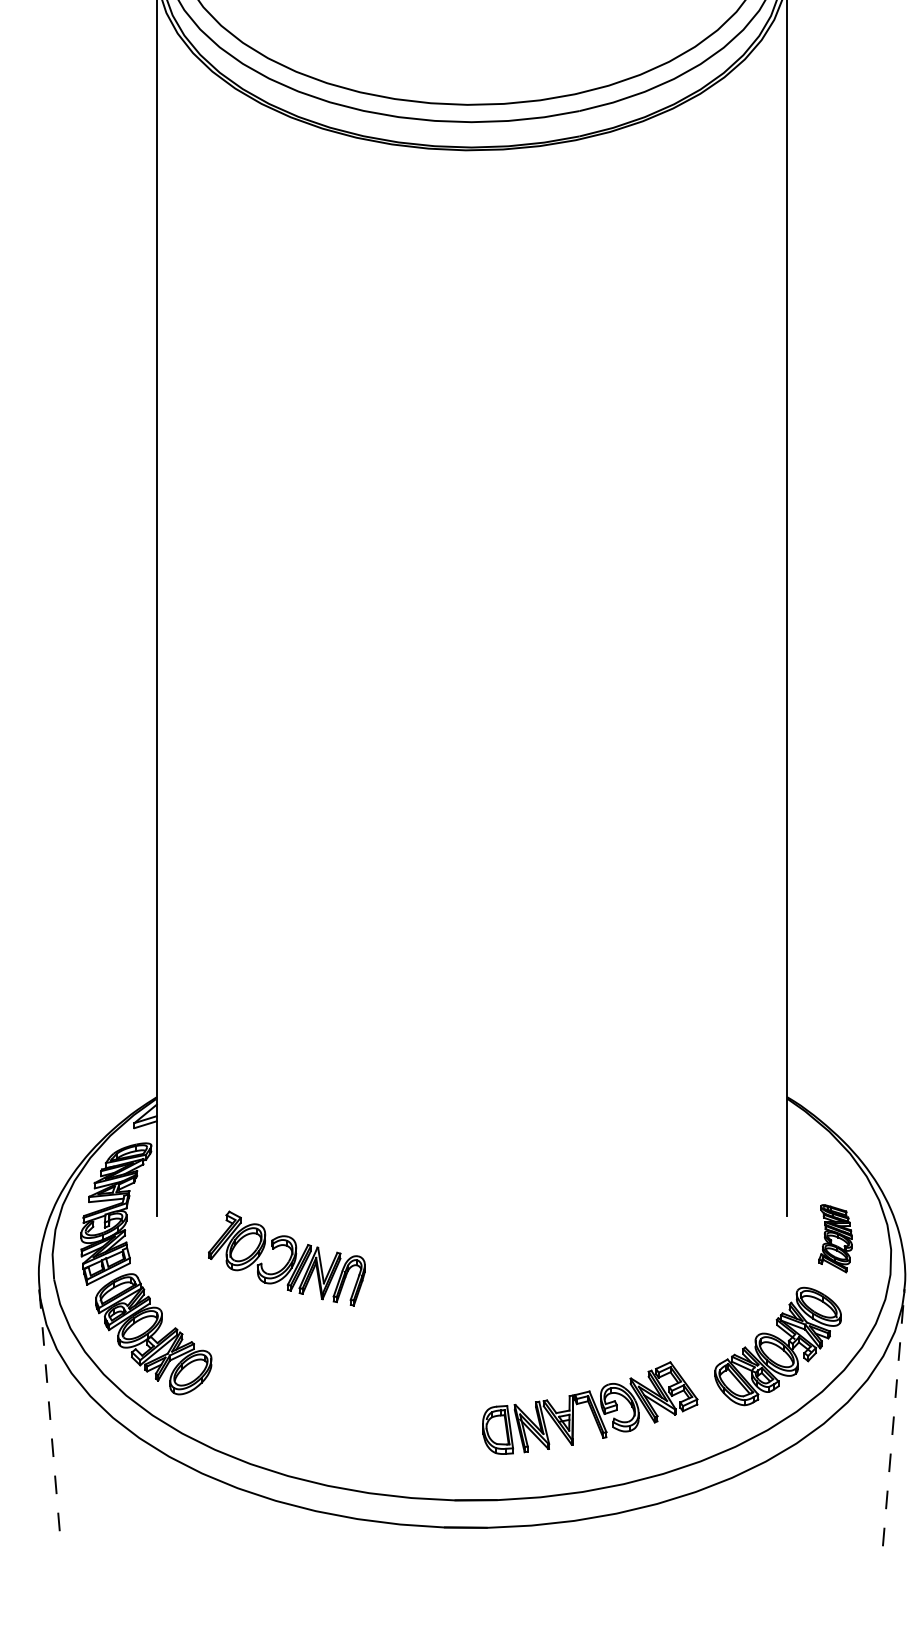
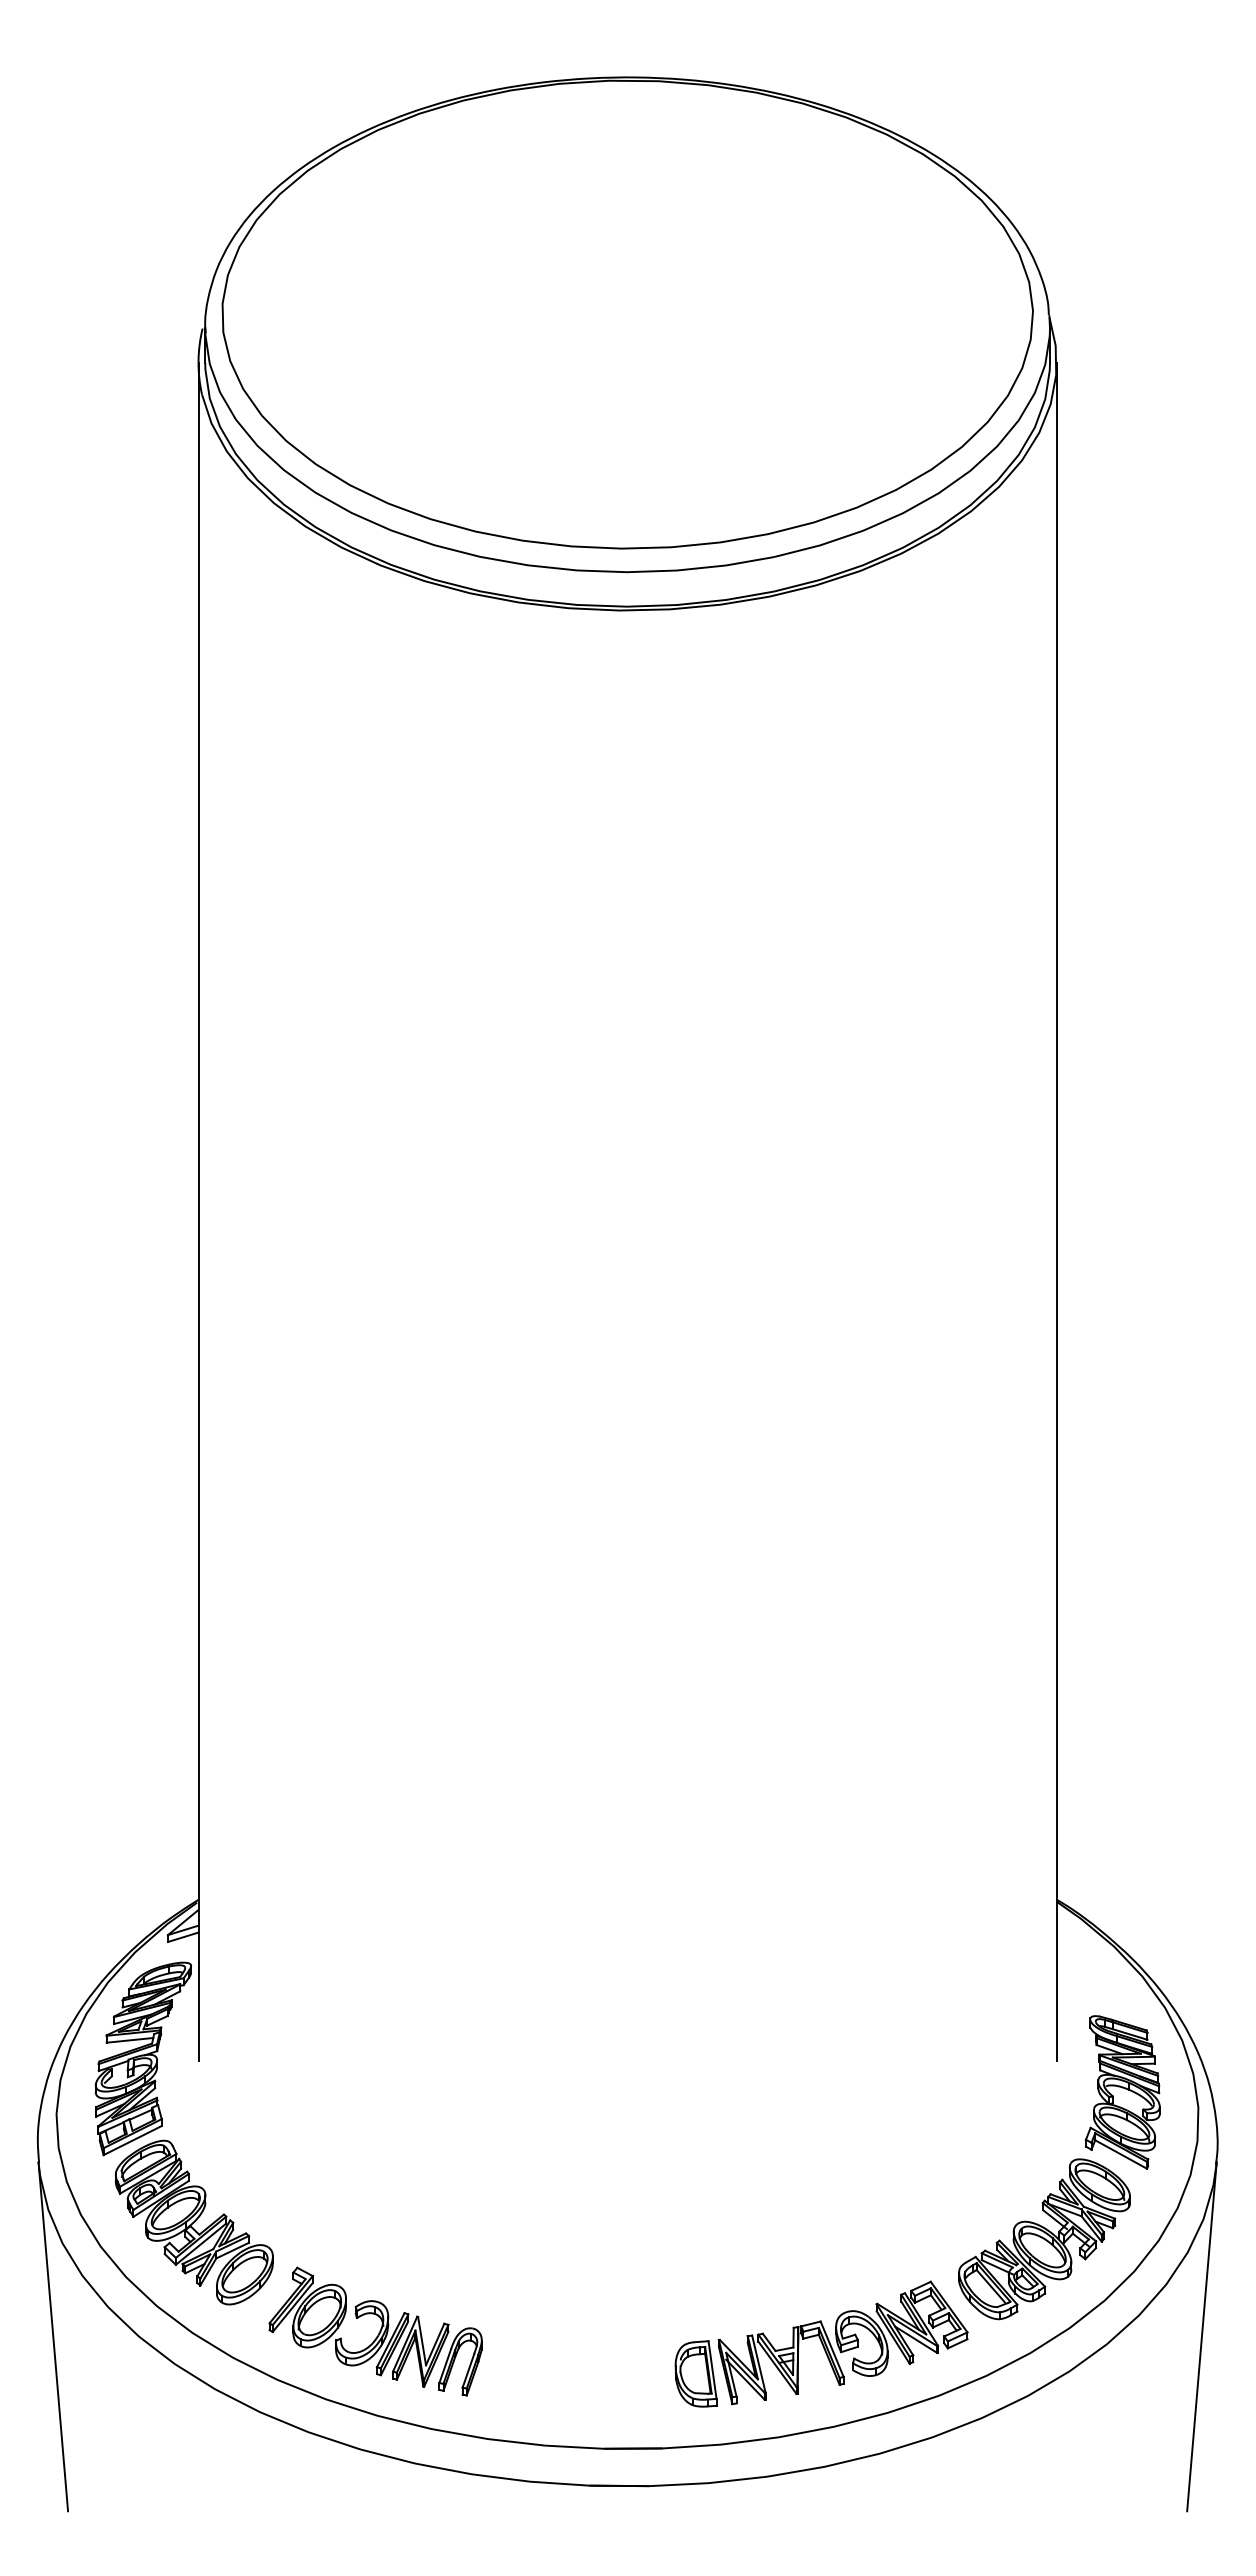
part: (835, 1238) -> (1122, 2092), size x1.67
part: (286, 1258) -> (375, 2331), moved
part: (590, 1407) -> (821, 2343), moved
line: (50, 1417) -> (53, 2336), dashed -> solid
line: (893, 1417) -> (1201, 2336), dashed -> solid

